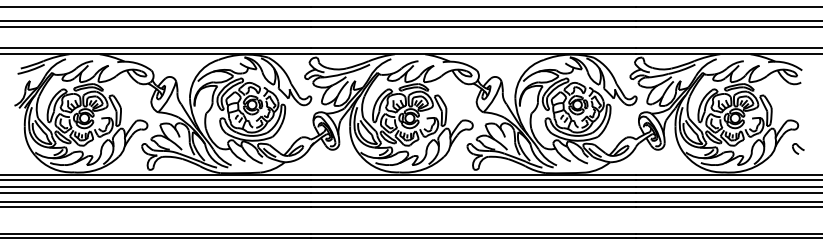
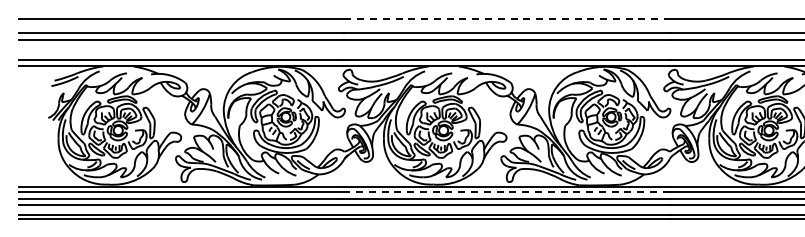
line: (473, 7) -> (507, 19), solid -> dashed
line: (473, 179) -> (507, 191), solid -> dashed

